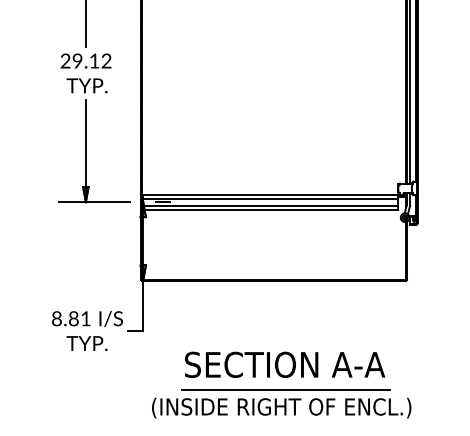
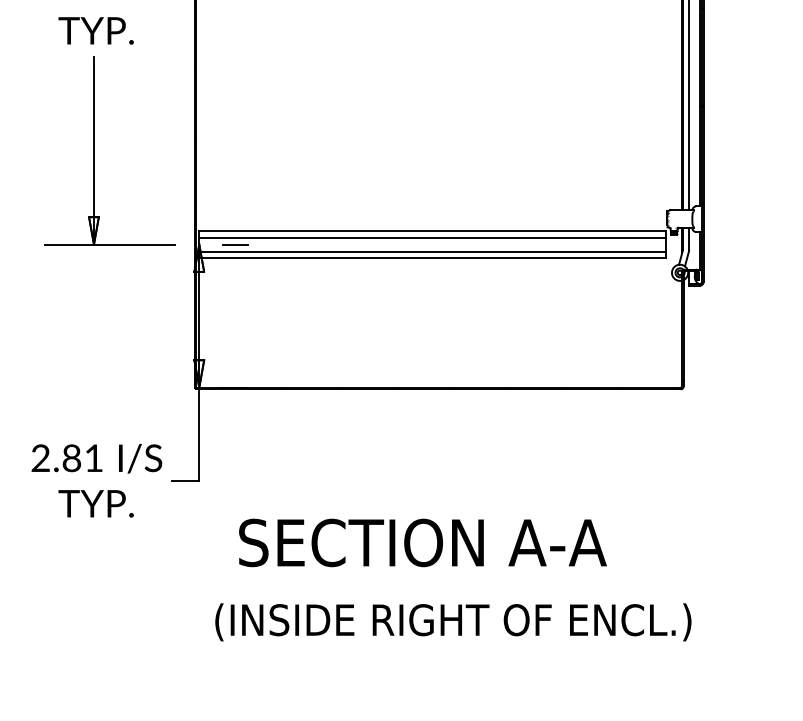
text: (56, 319) -> (40, 459), 8.81 -> 2.81
text: (285, 364) -> (423, 542), moved
line: (285, 390) -> (460, 589), removed

